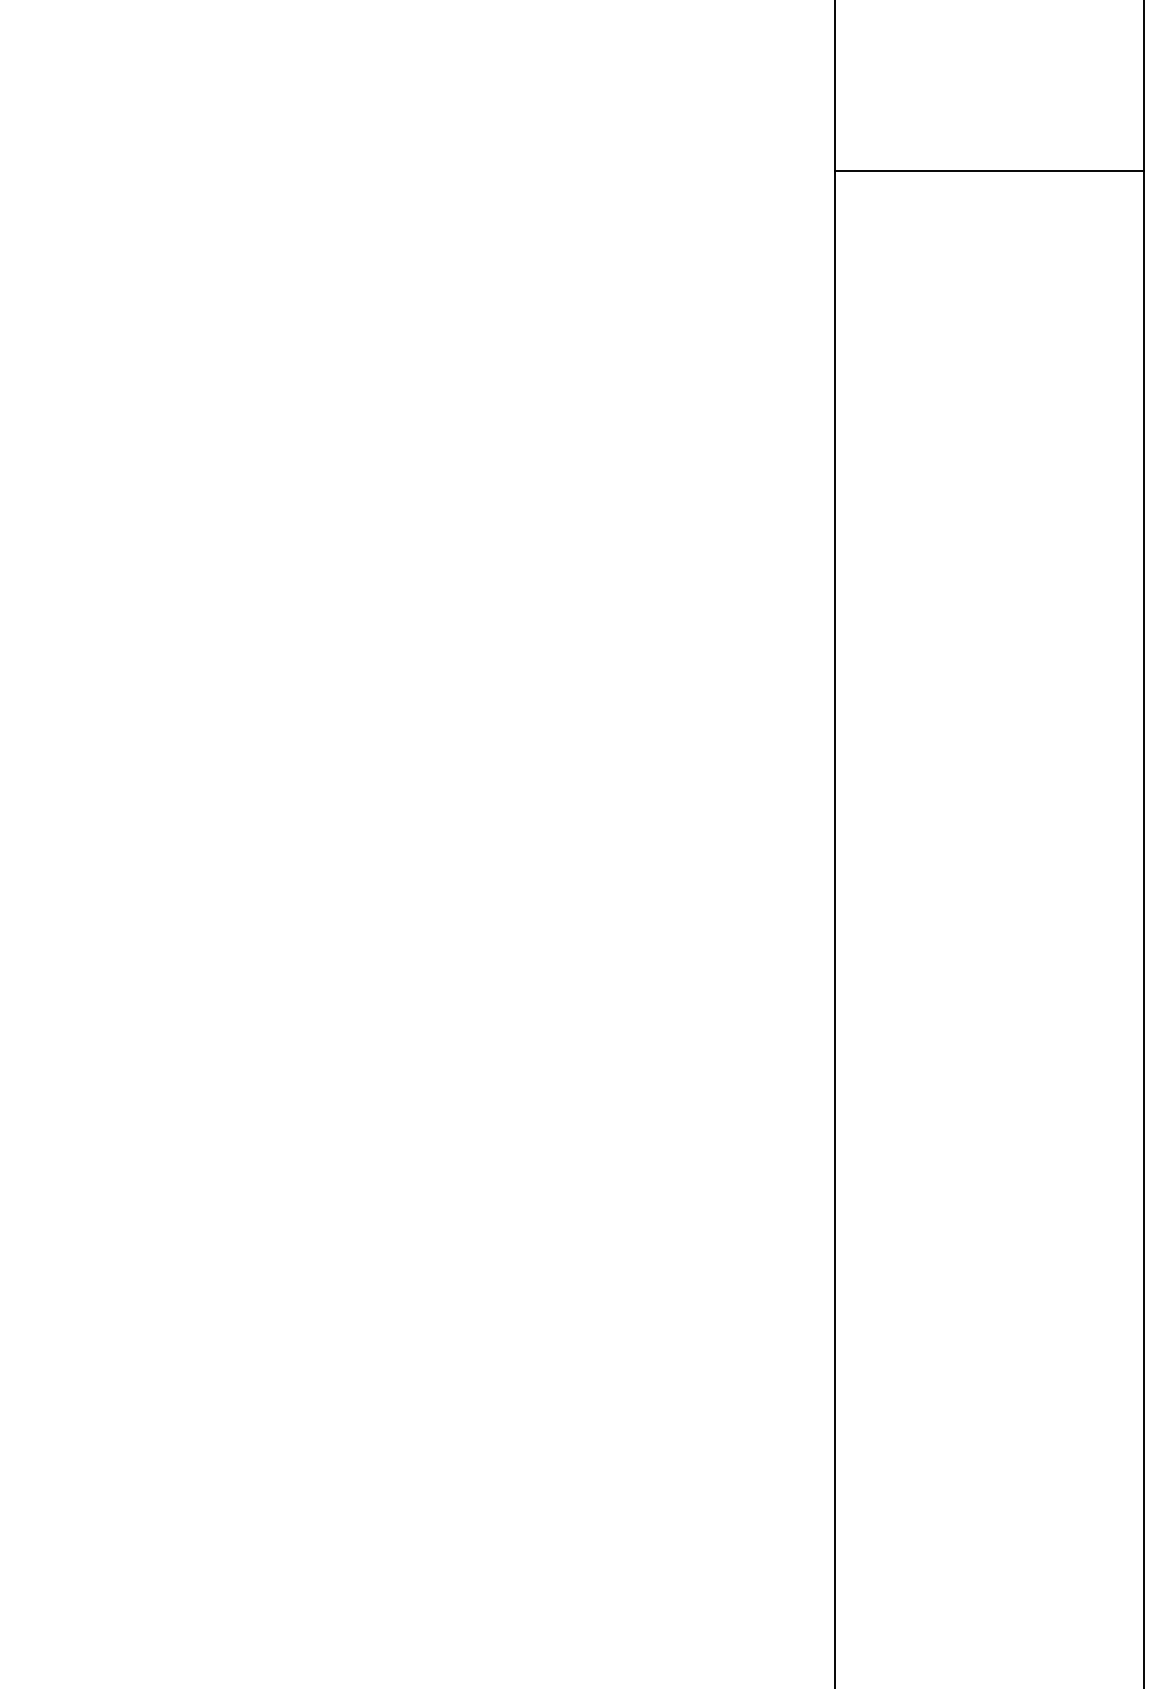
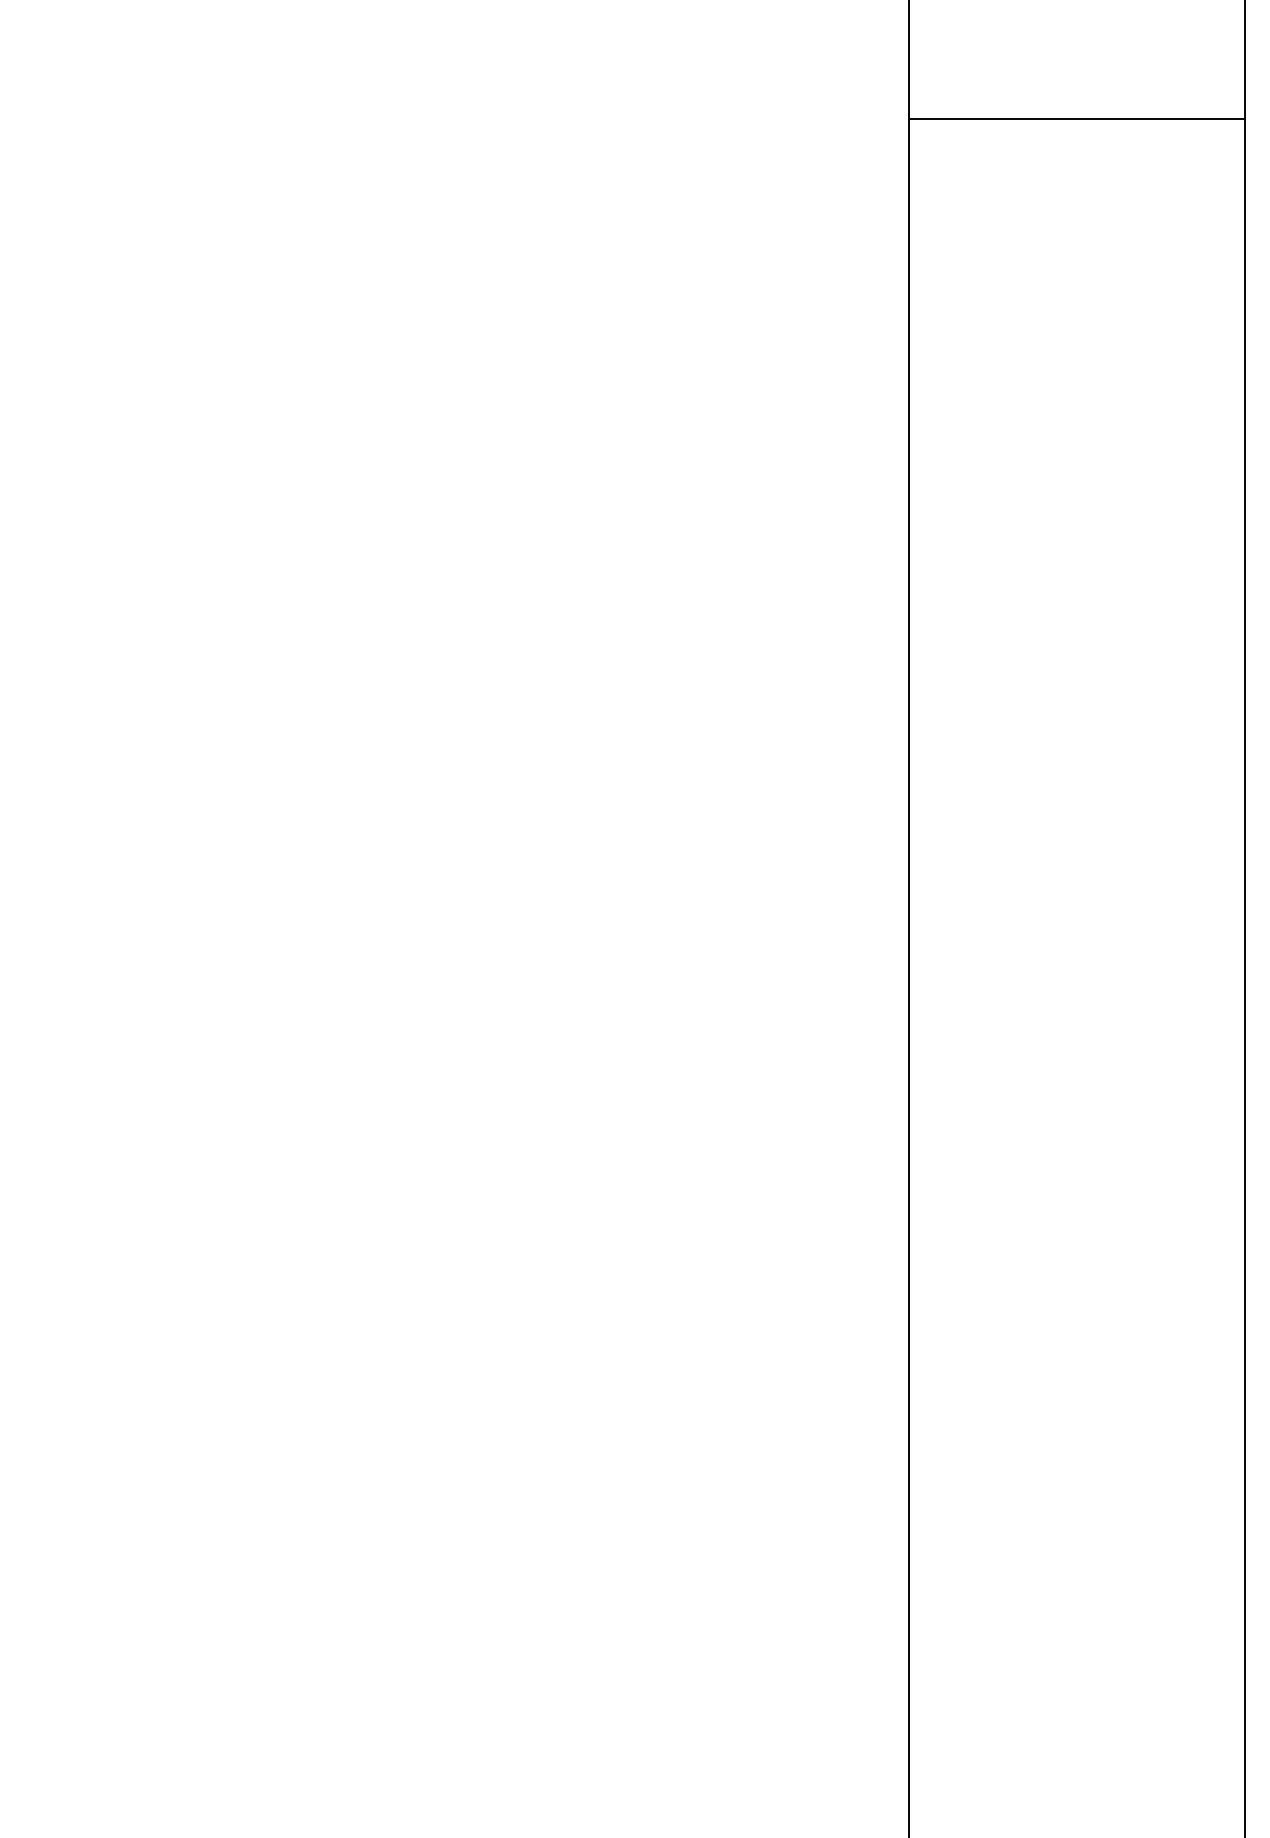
line: (989, 171) -> (1076, 119), moved

